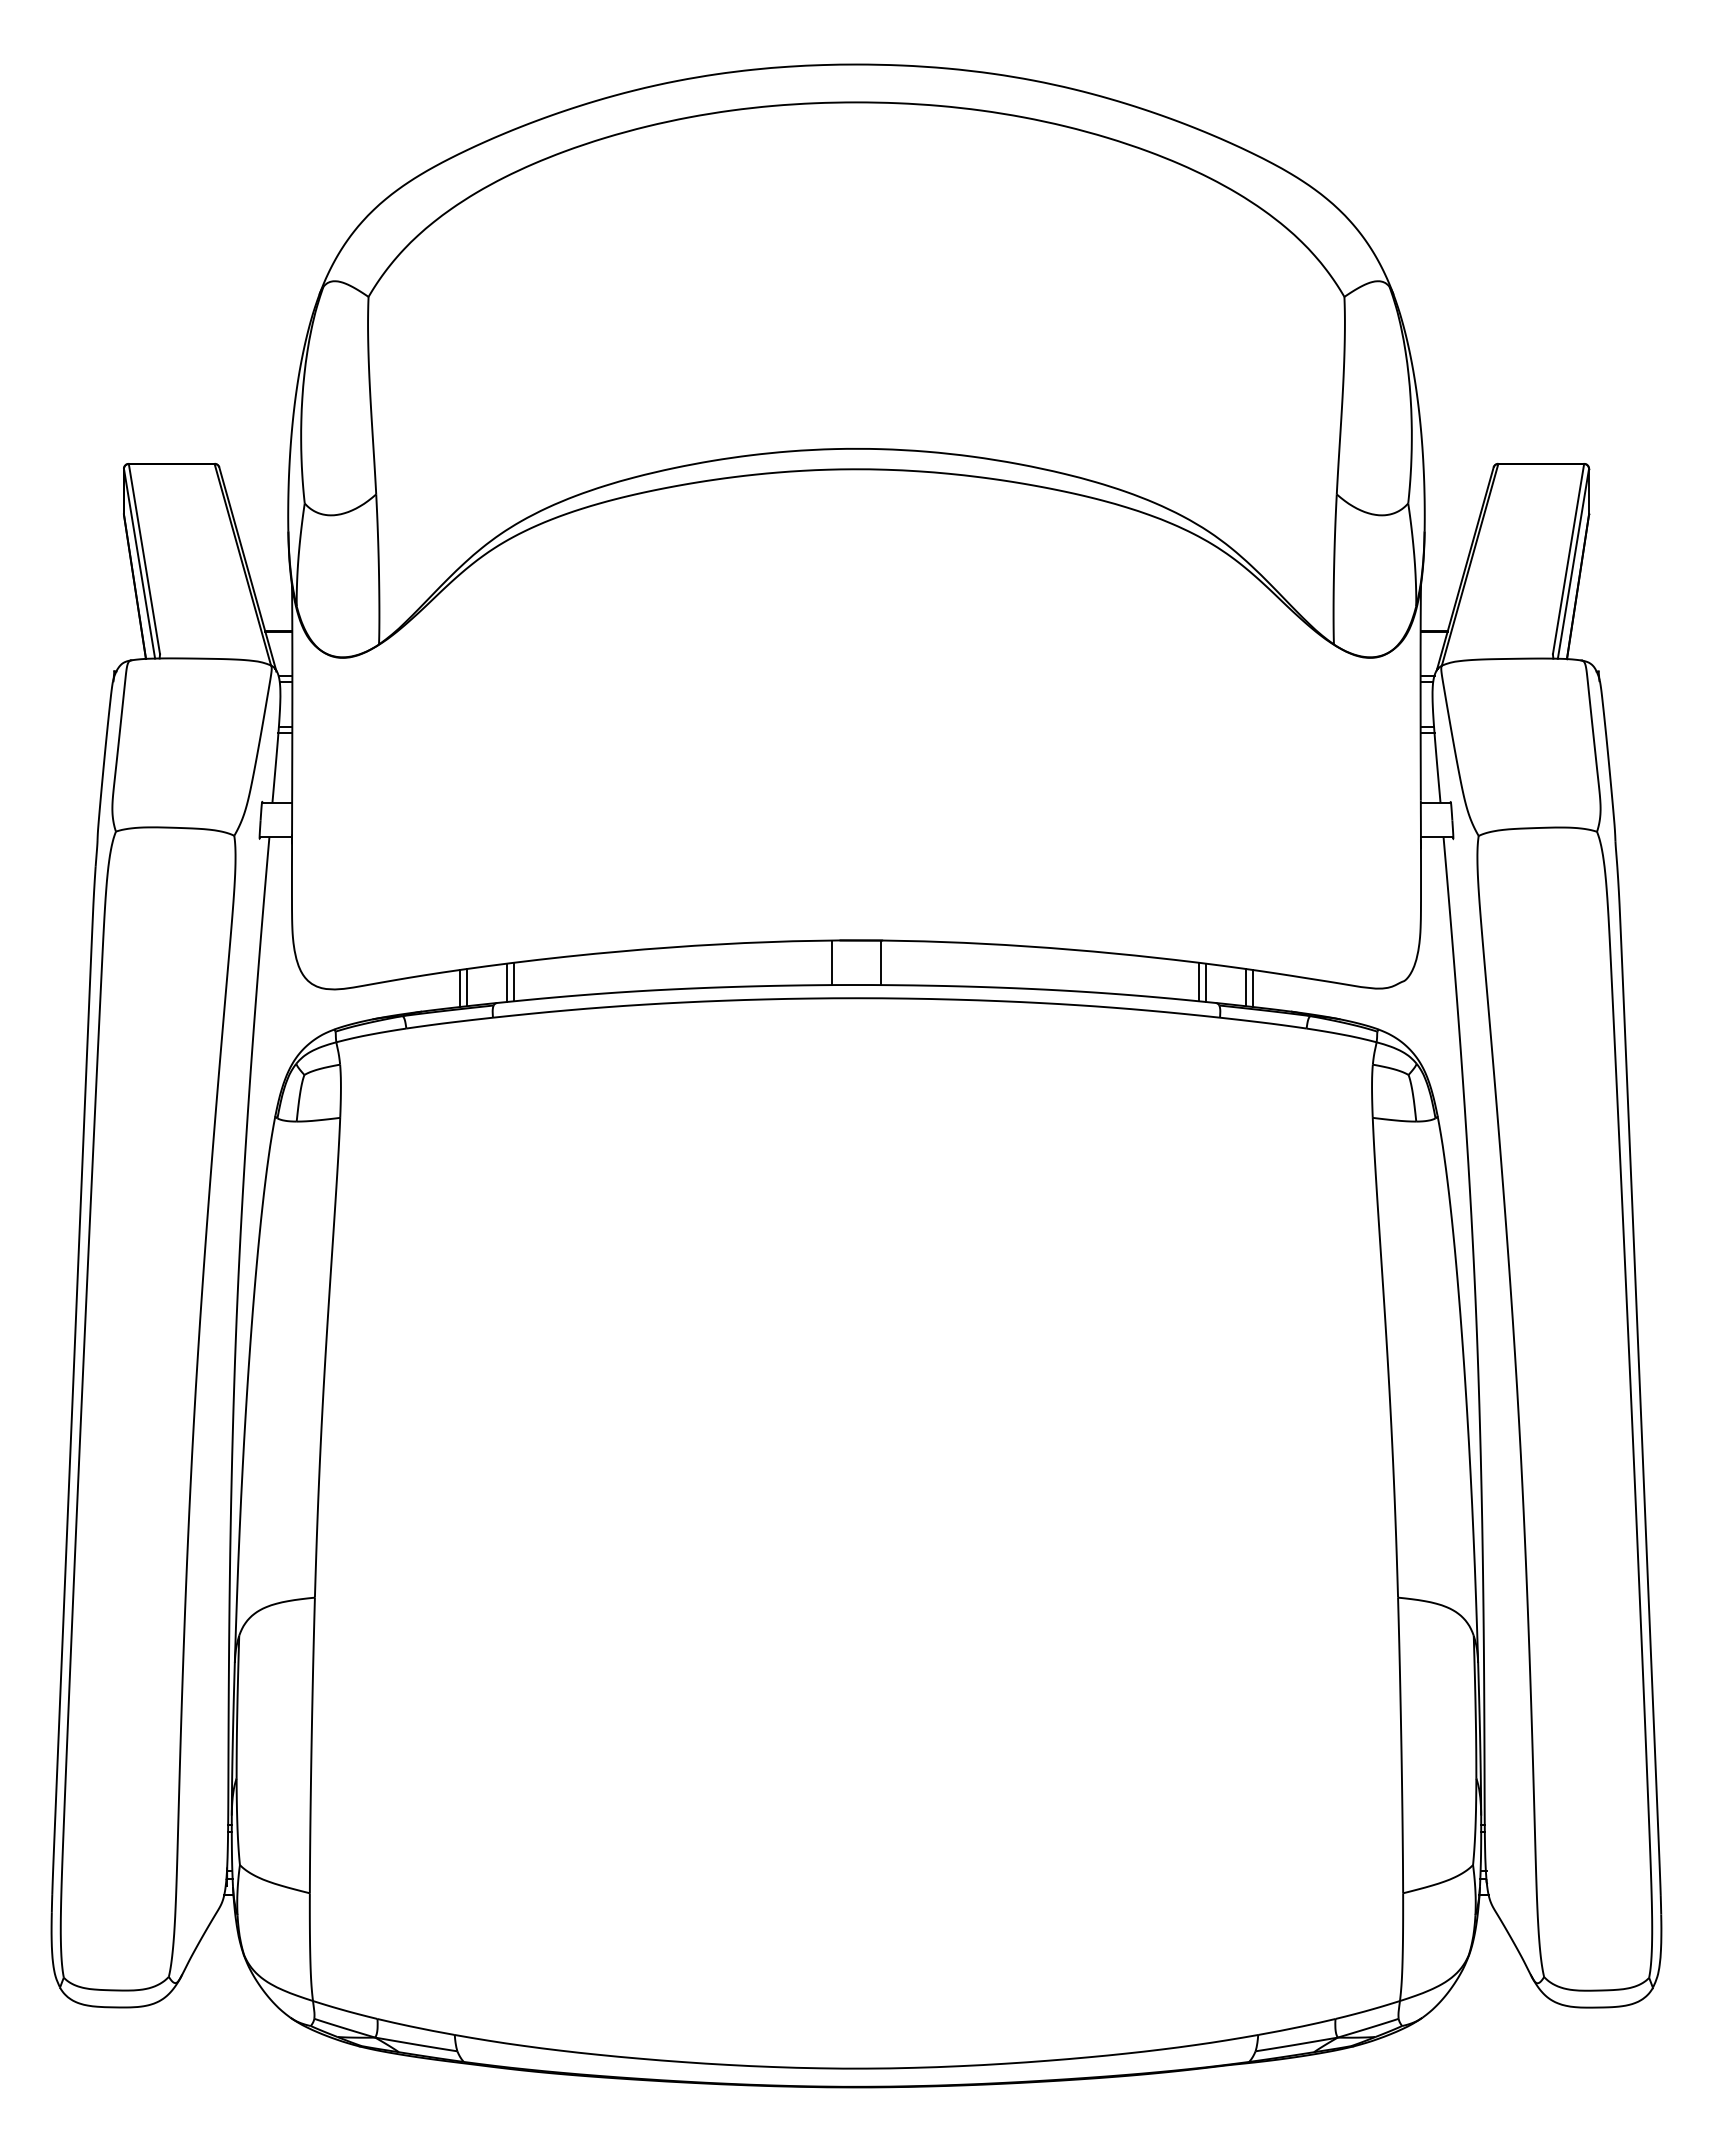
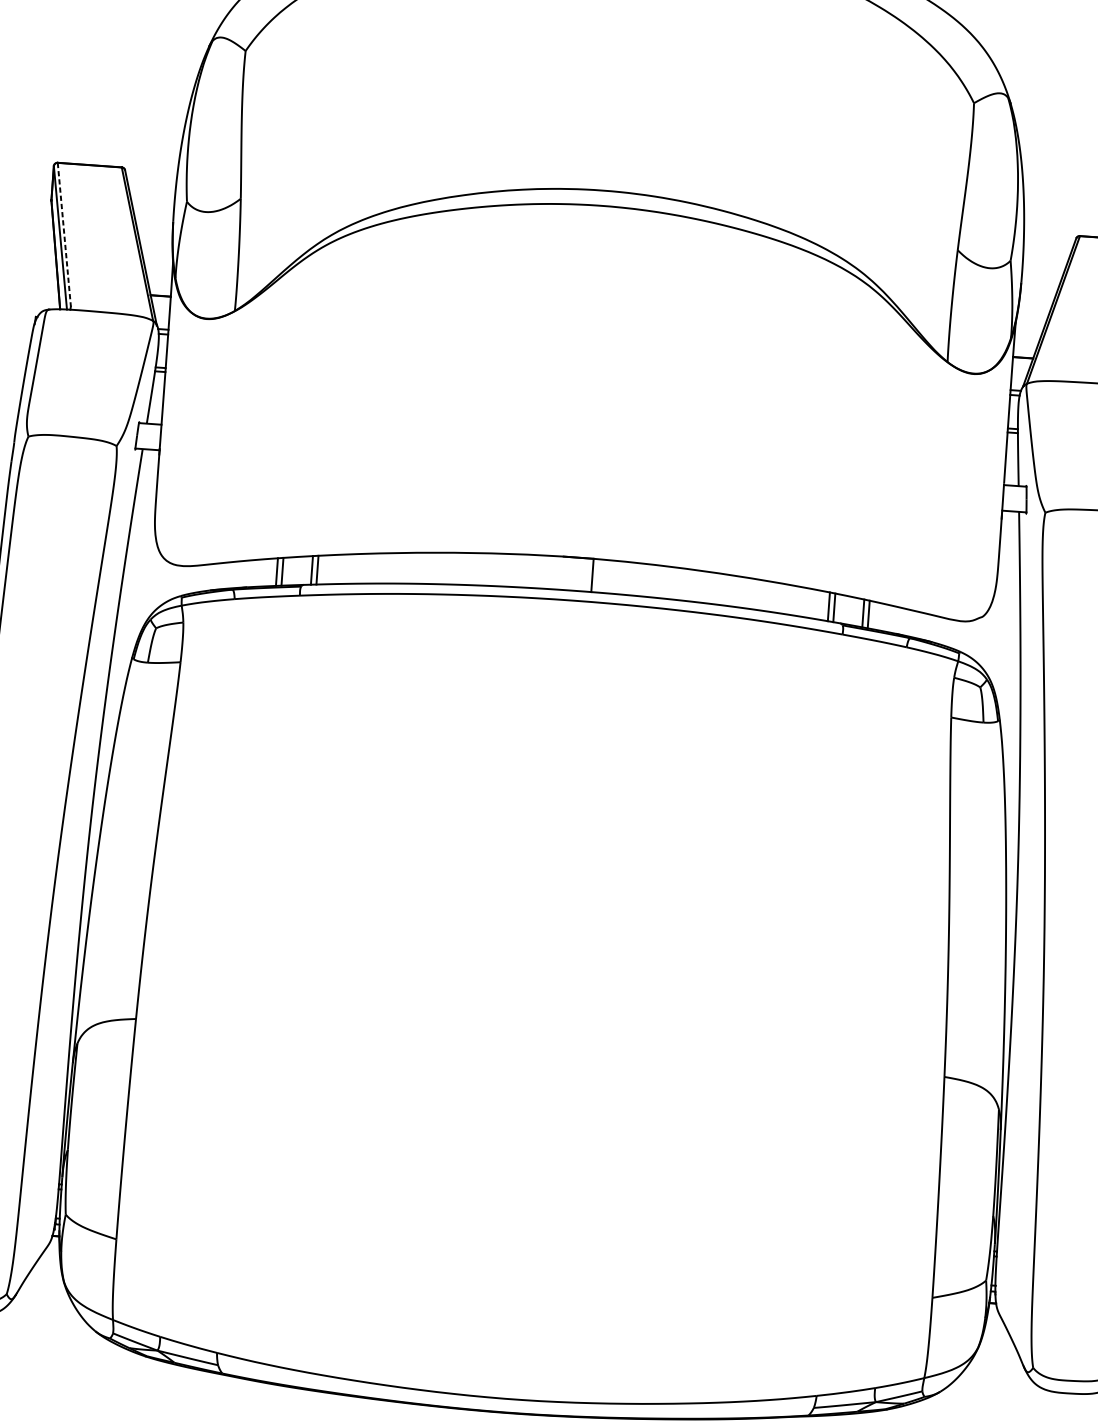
line: (144, 559) -> (64, 235), solid -> dashed
line: (832, 962) -> (556, 572), removed

